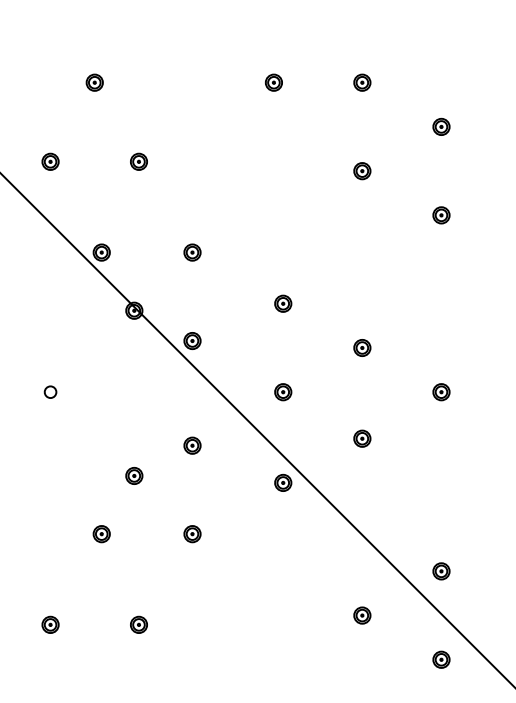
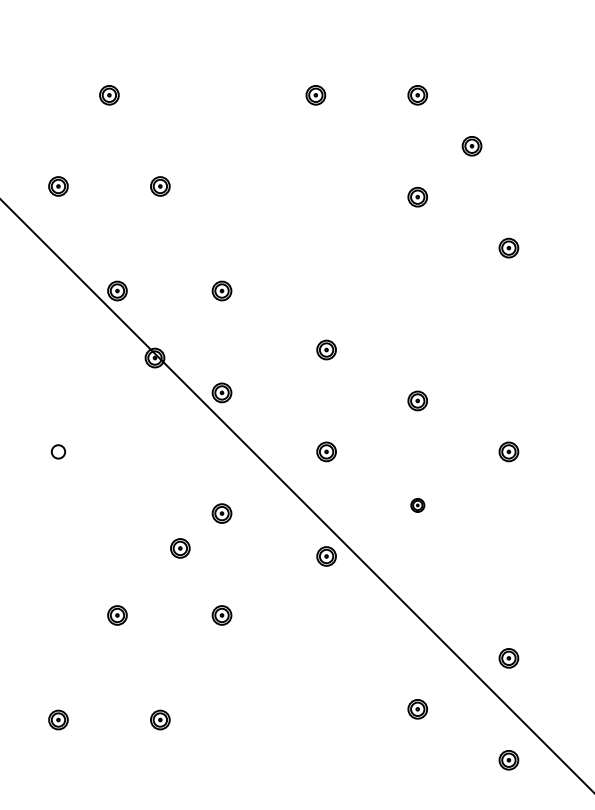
part: (441, 126) -> (472, 145), moved
part: (362, 438) -> (417, 505), size x0.7
part: (134, 475) -> (180, 547), moved

